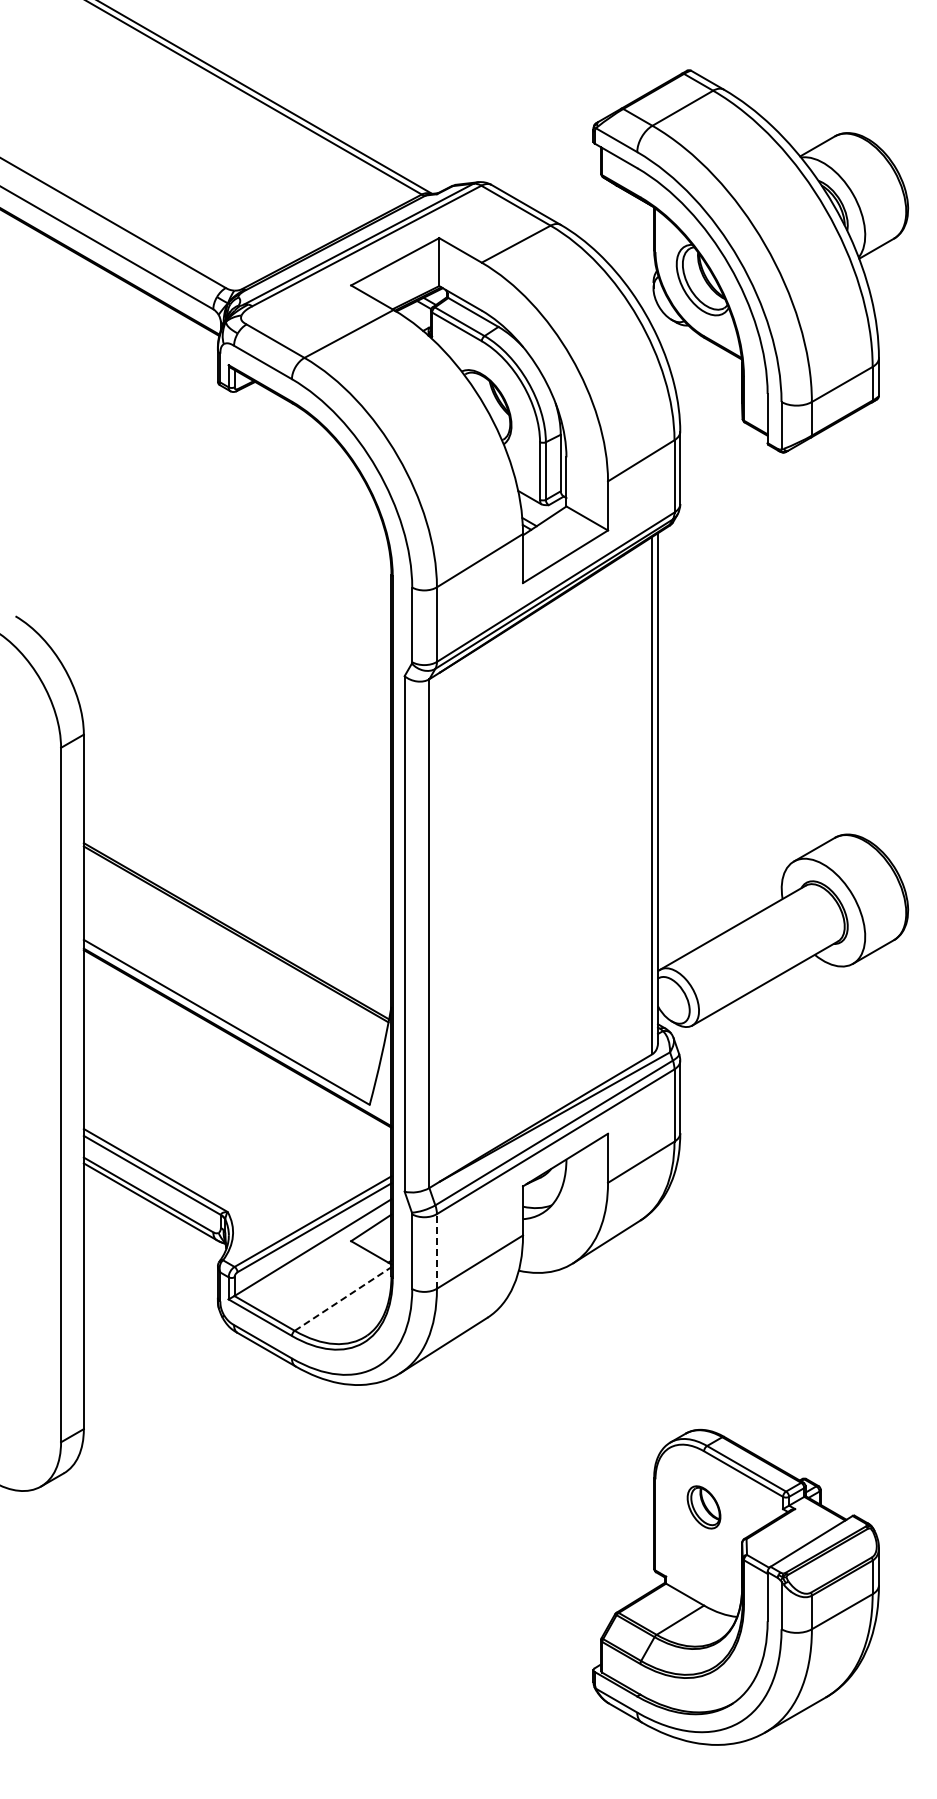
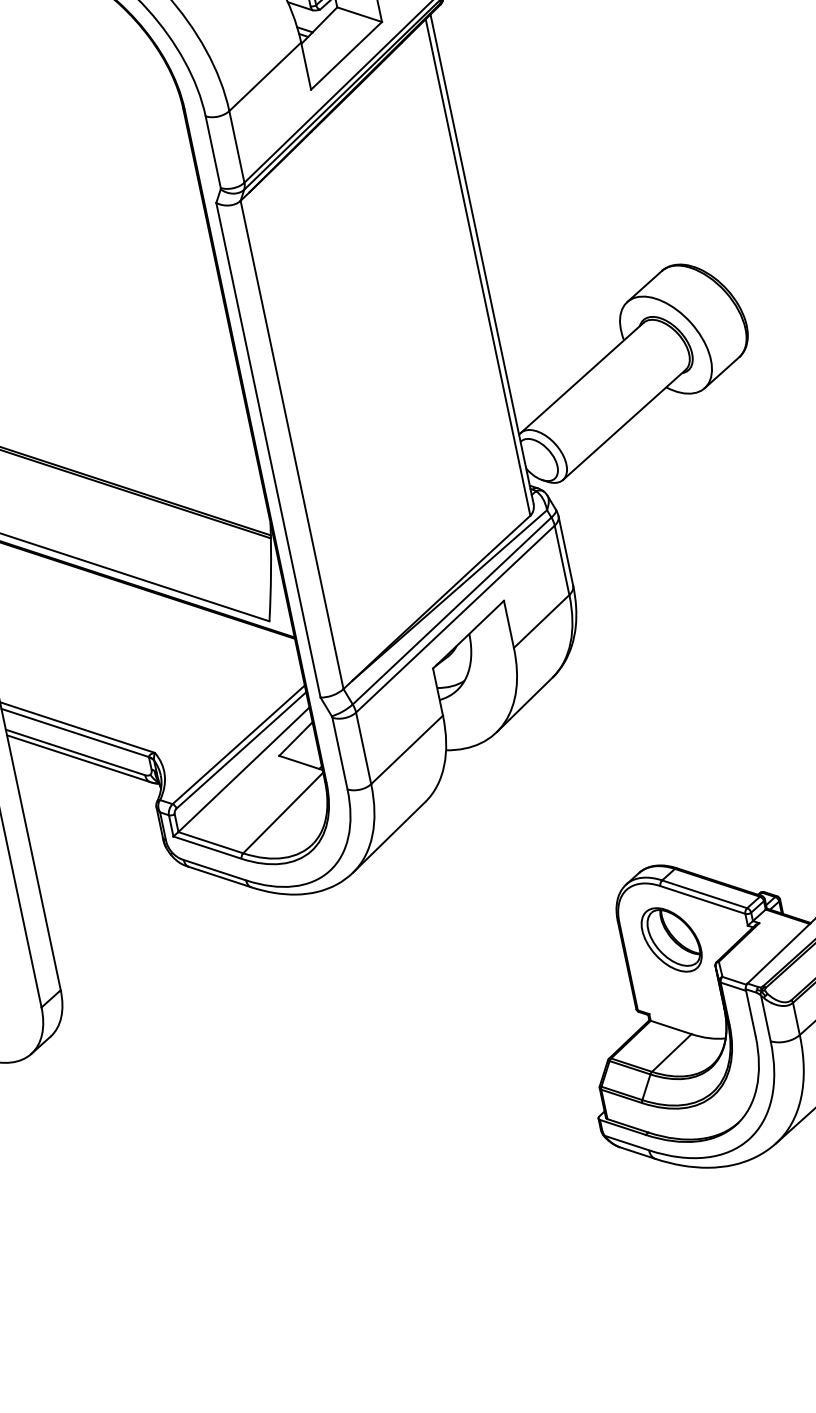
line: (436, 1250) -> (363, 747), dashed -> solid
line: (343, 1299) -> (283, 813), dashed -> solid
part: (703, 1507) -> (671, 940), size x1.67

